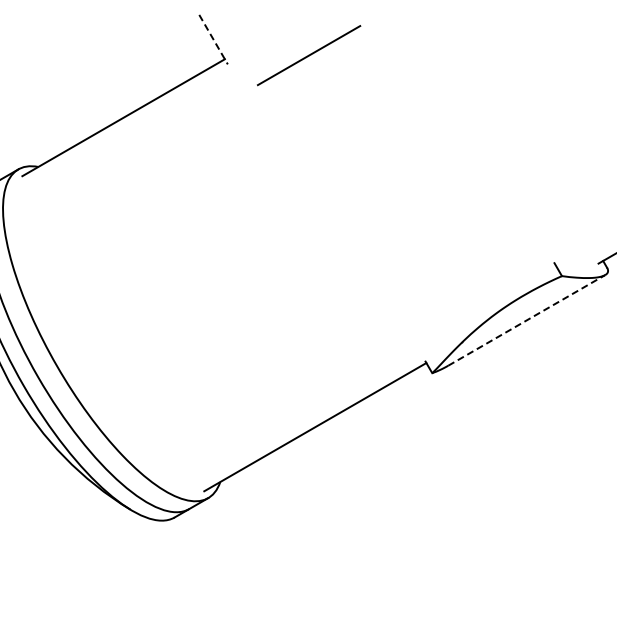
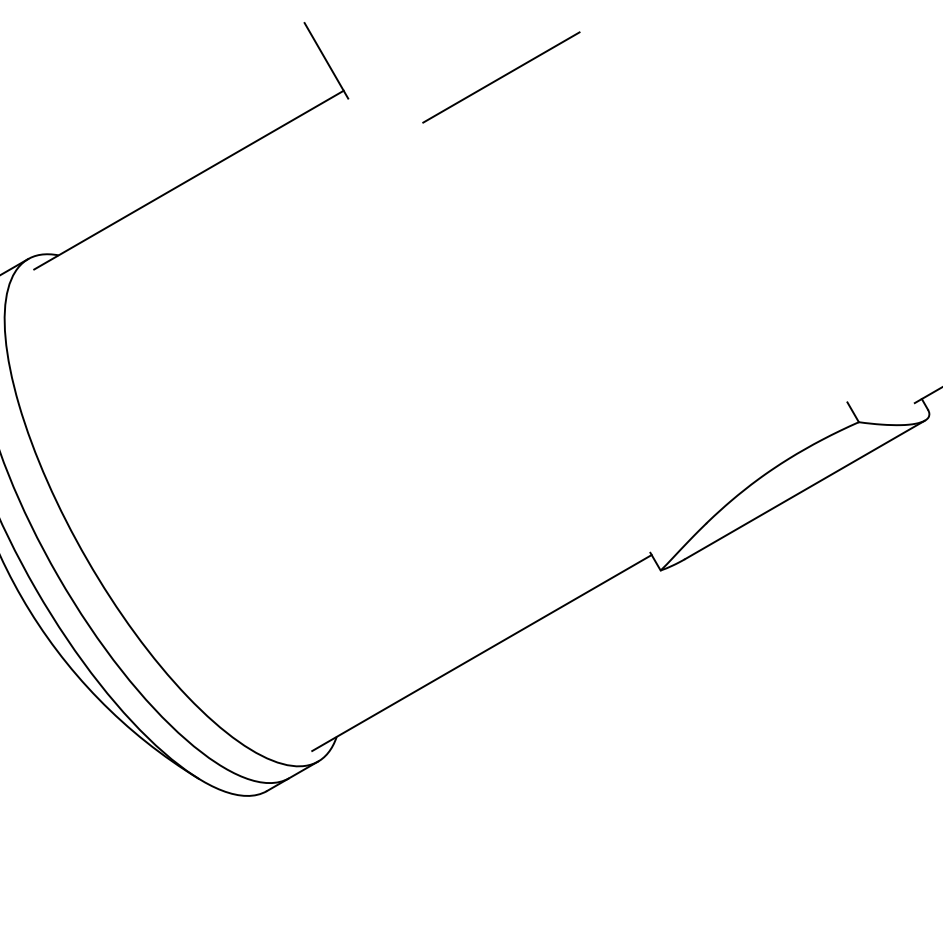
line: (213, 39) -> (326, 60), dashed -> solid
line: (309, 55) -> (502, 77), moved
line: (526, 320) -> (804, 490), dashed -> solid

